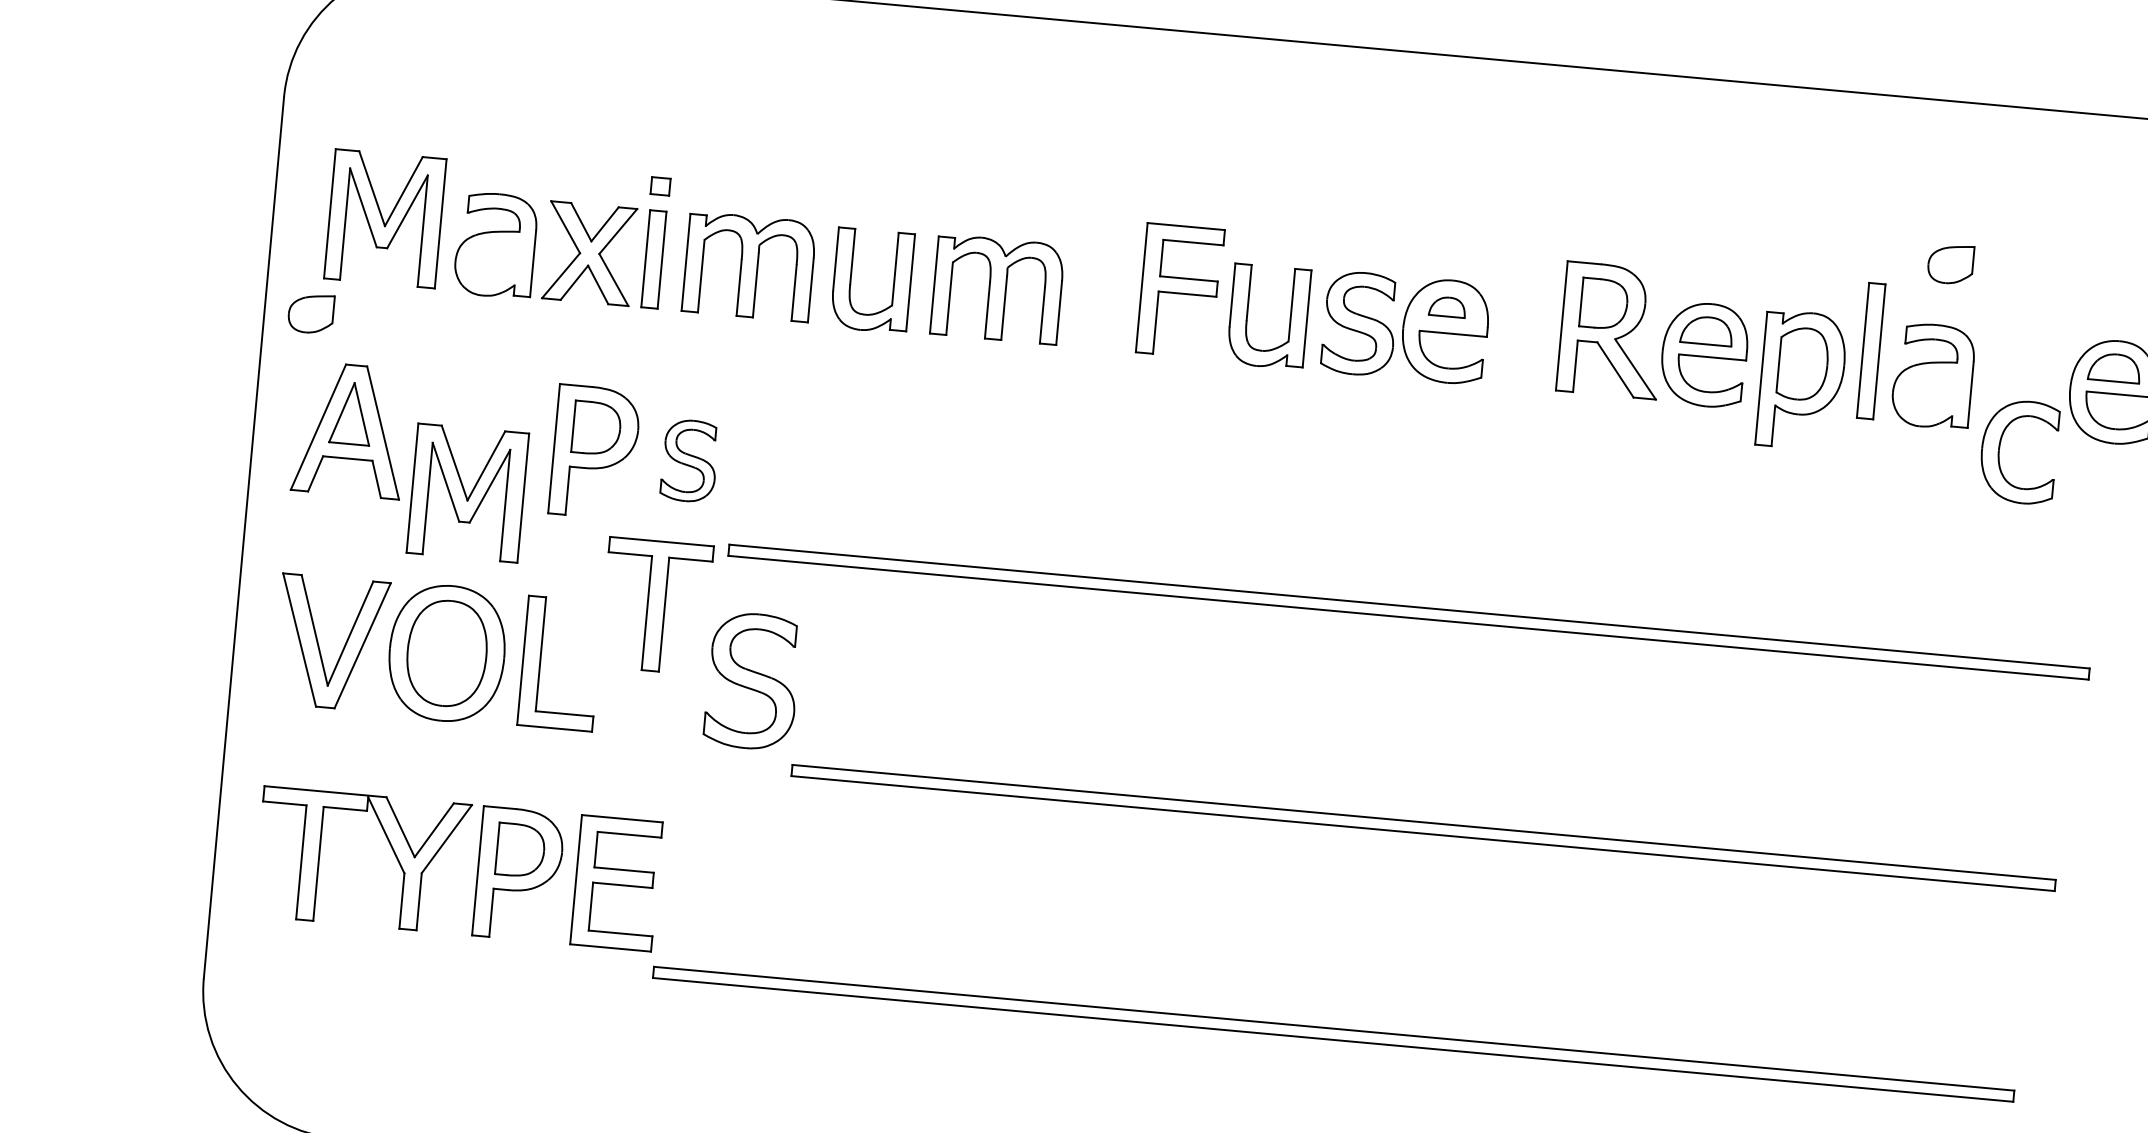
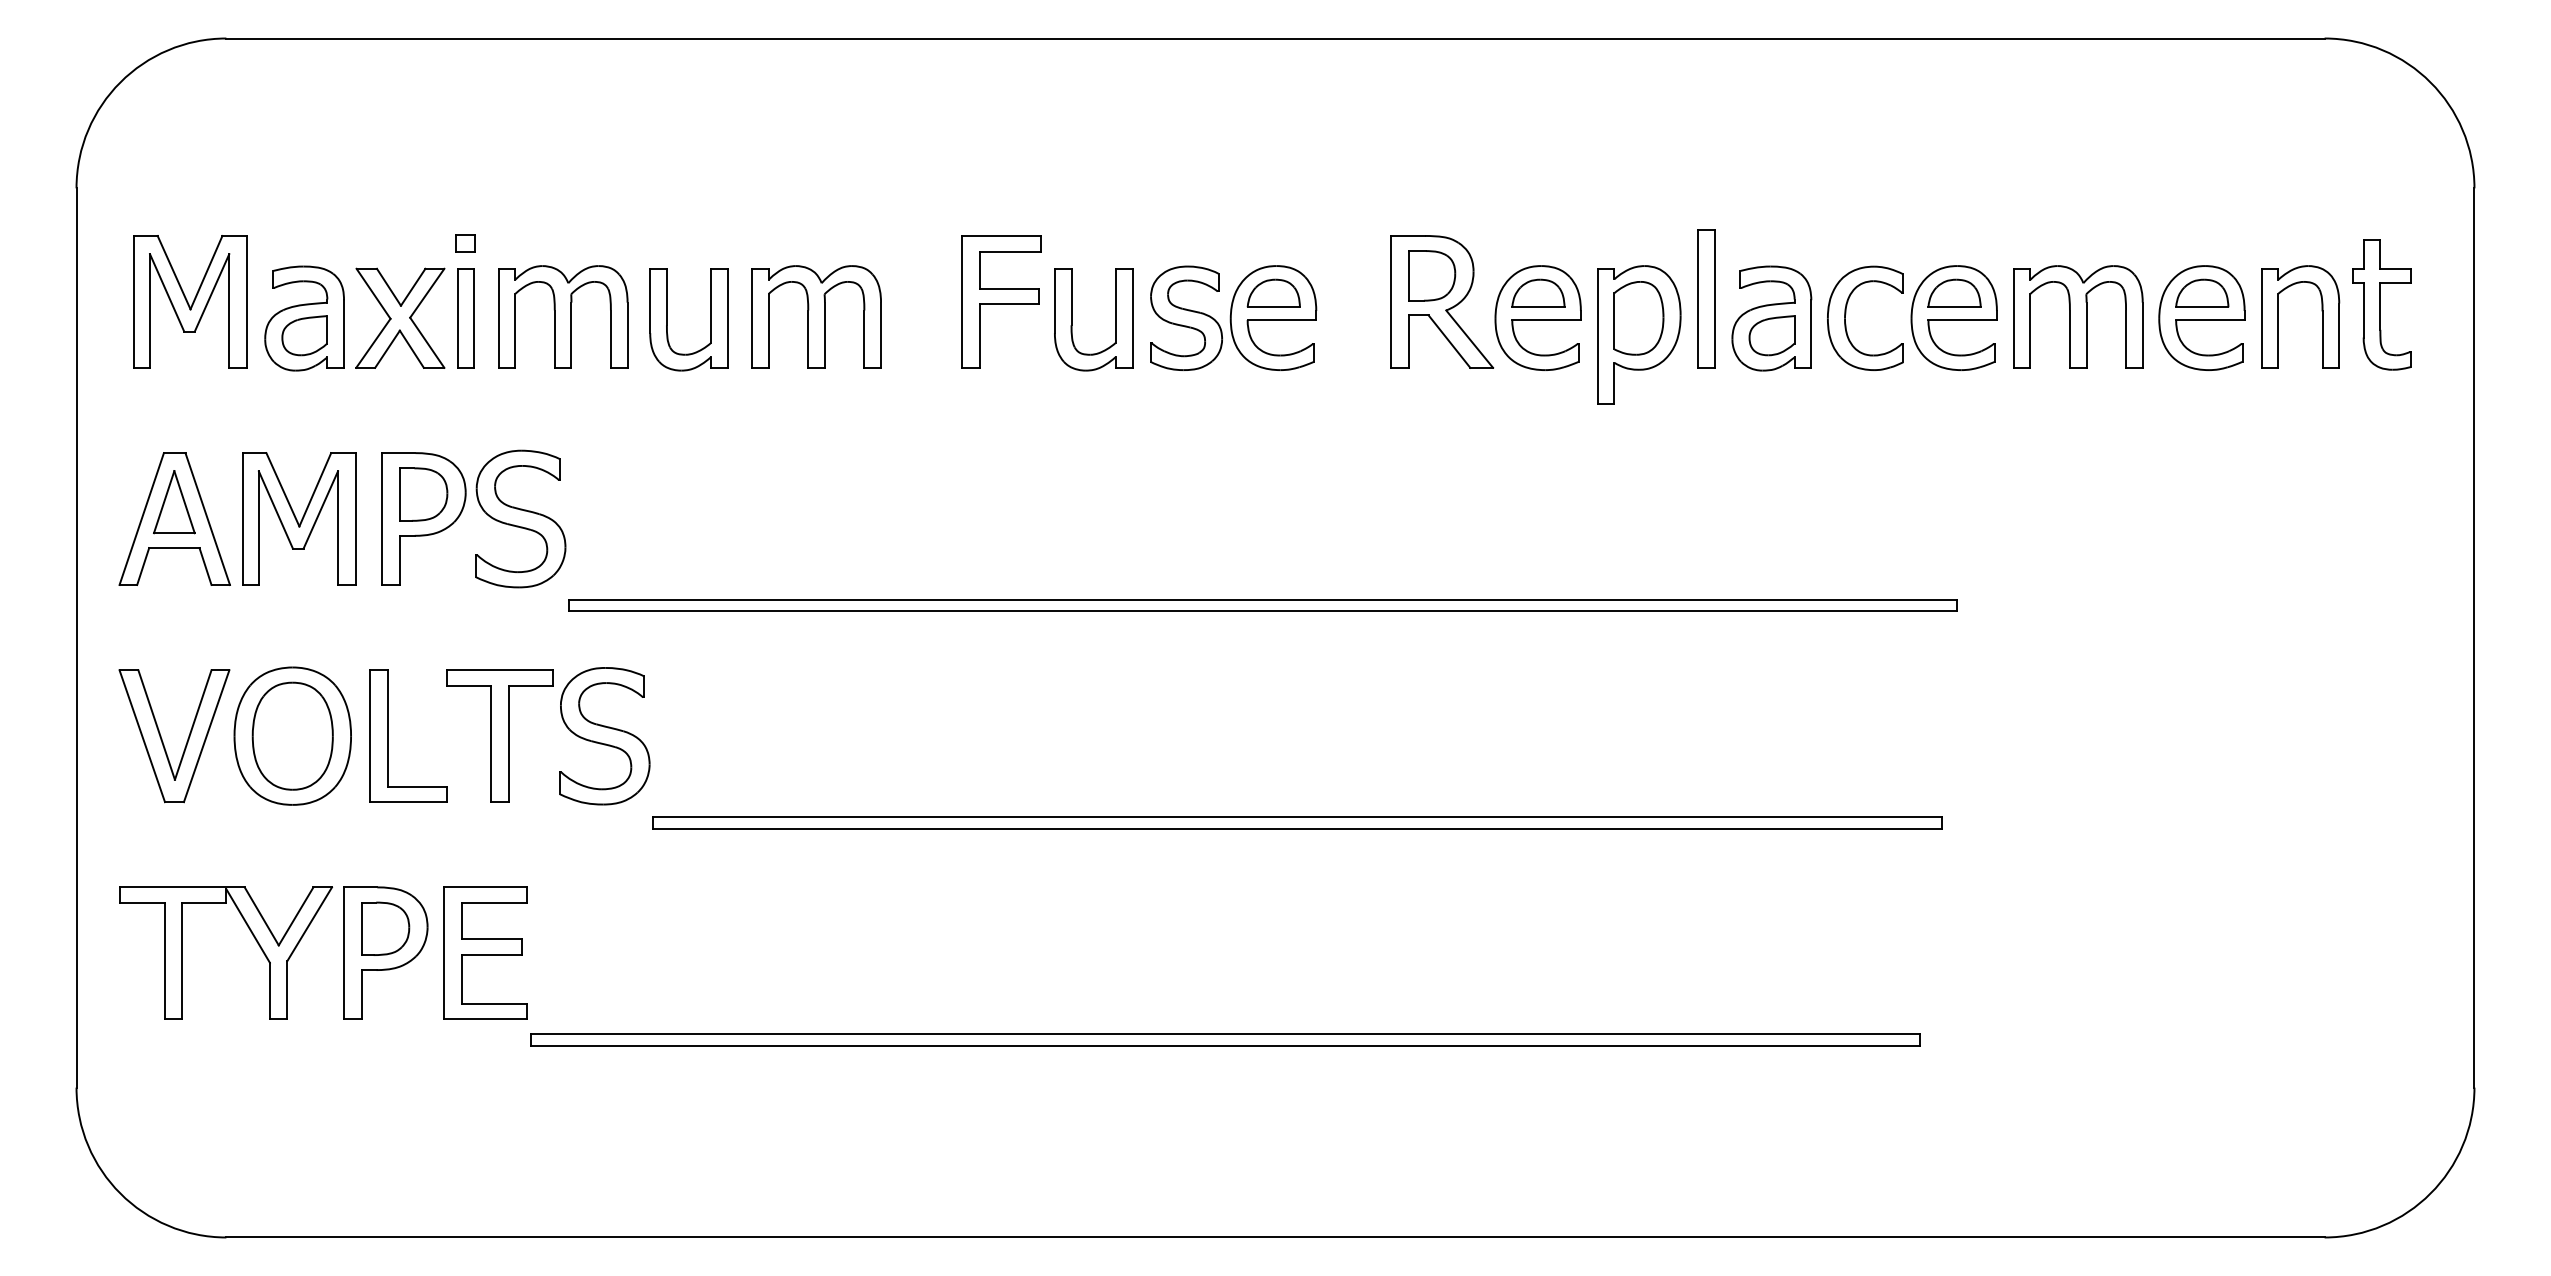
part: (1950, 264) -> (1771, 335), moved
part: (1447, 306) -> (1273, 292), size x1.43
part: (310, 313) -> (304, 335), moved
part: (2000, 446) -> (1846, 314), moved
part: (689, 460) -> (520, 518), size x1.67
part: (468, 492) -> (299, 518), moved
part: (655, 605) -> (499, 735), moved

